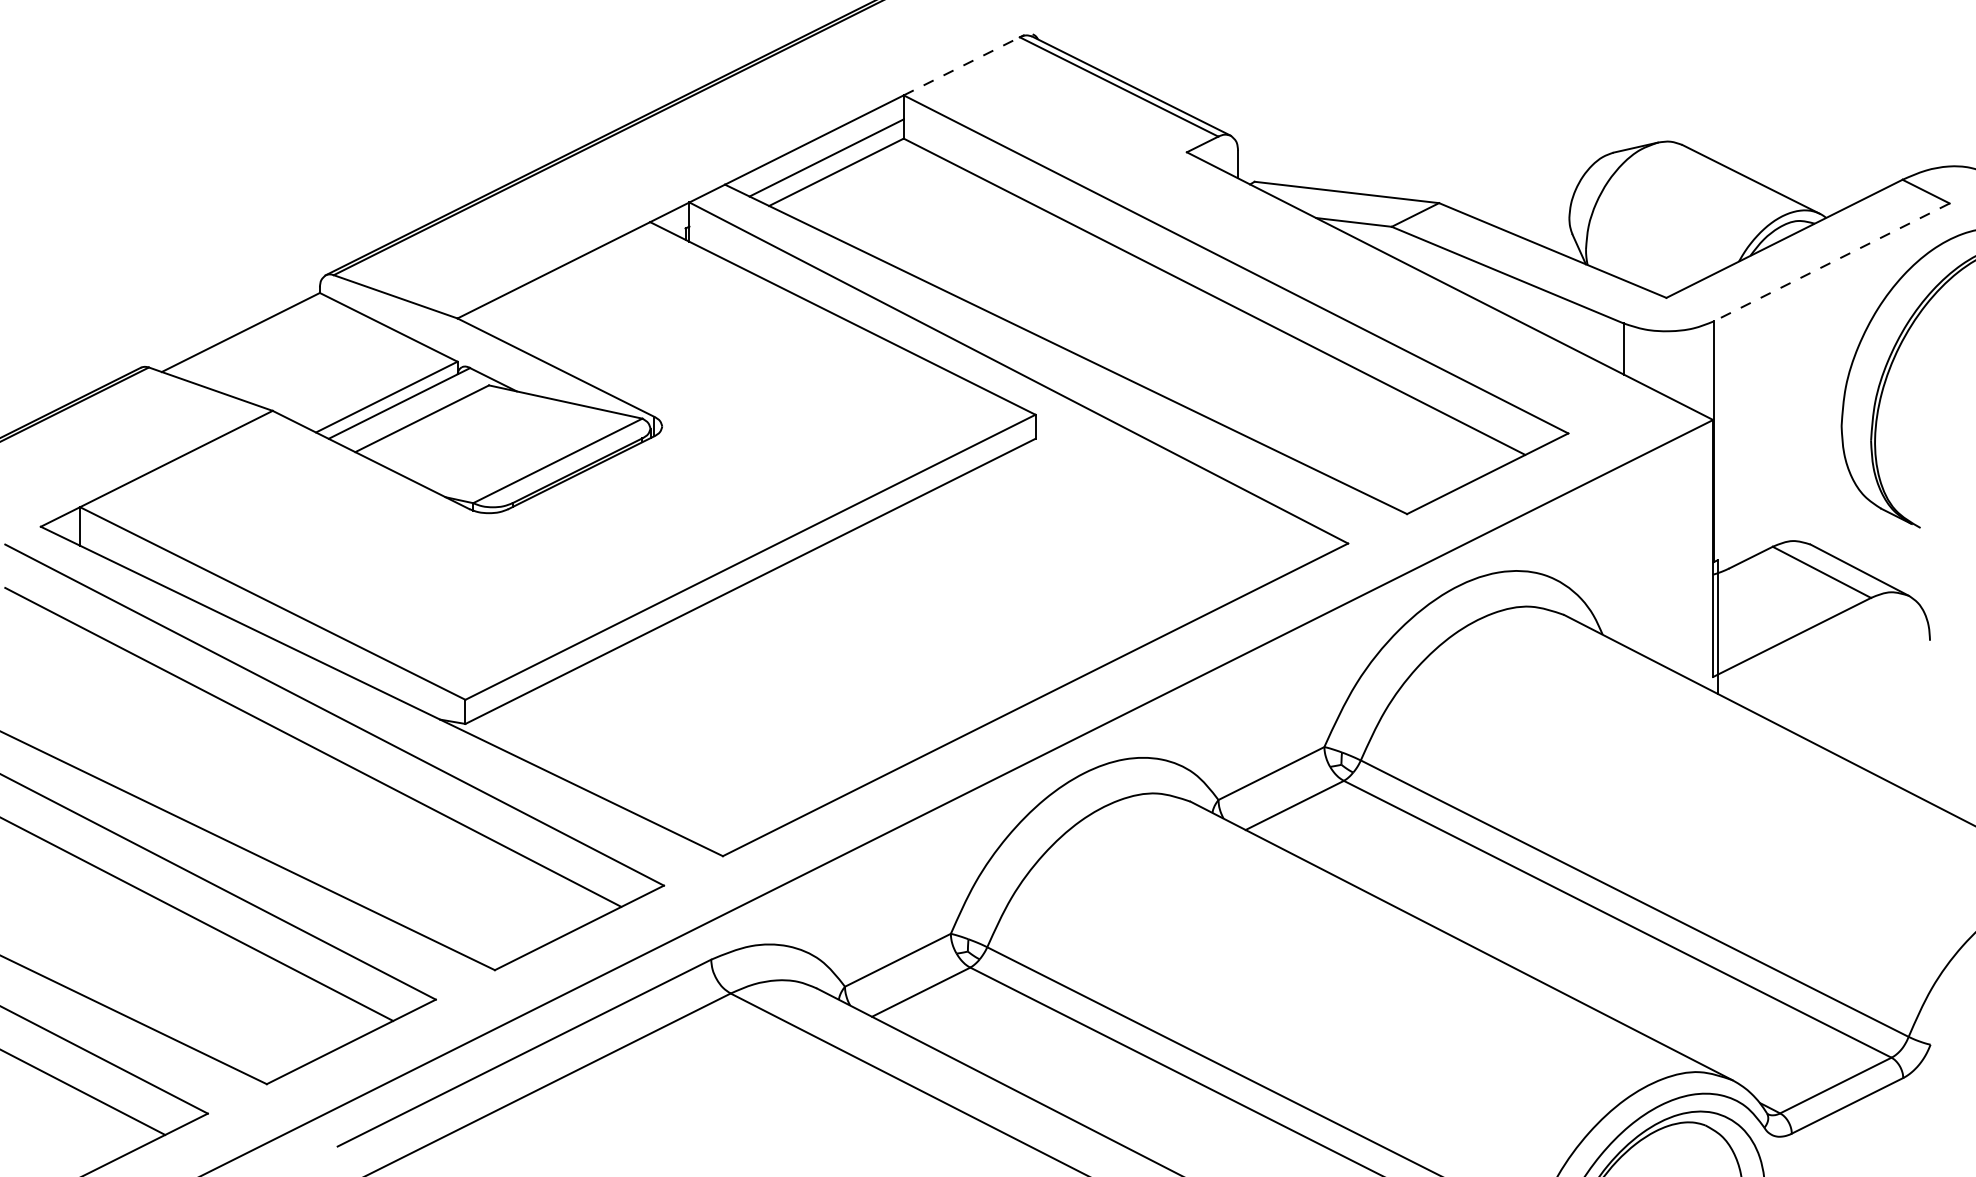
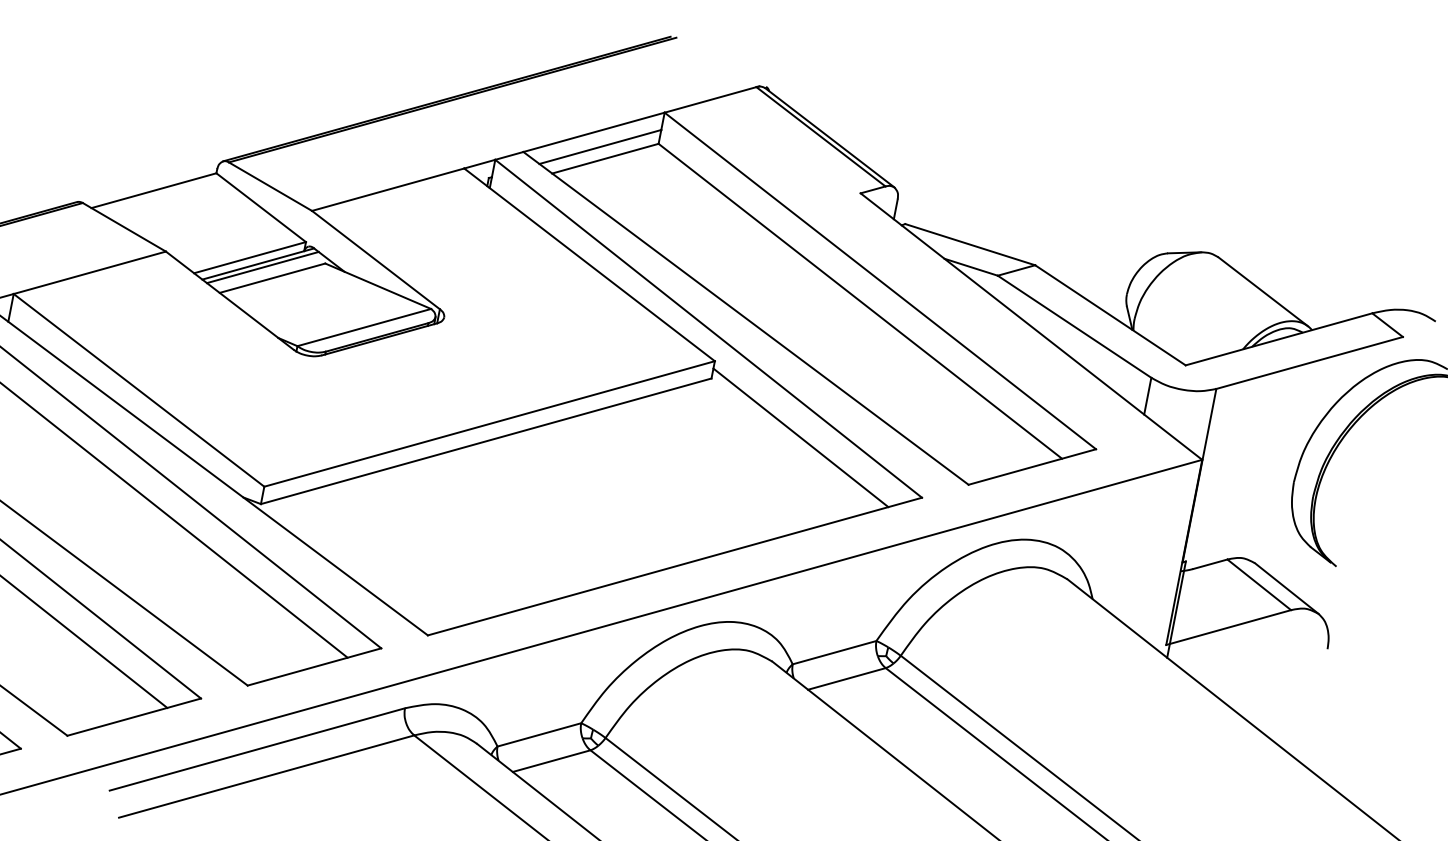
line: (961, 66) -> (710, 99), dashed -> solid
line: (1831, 262) -> (1309, 362), dashed -> solid
line: (406, 406) -> (262, 267), added
line: (1170, 494) -> (800, 437), added

